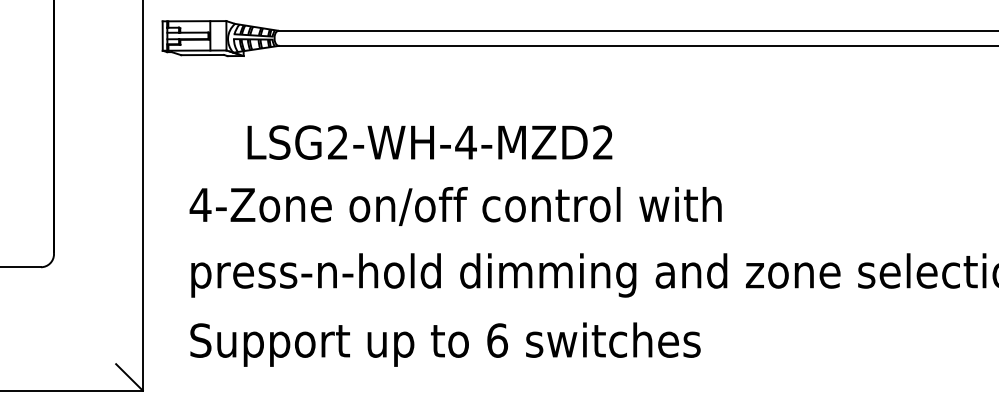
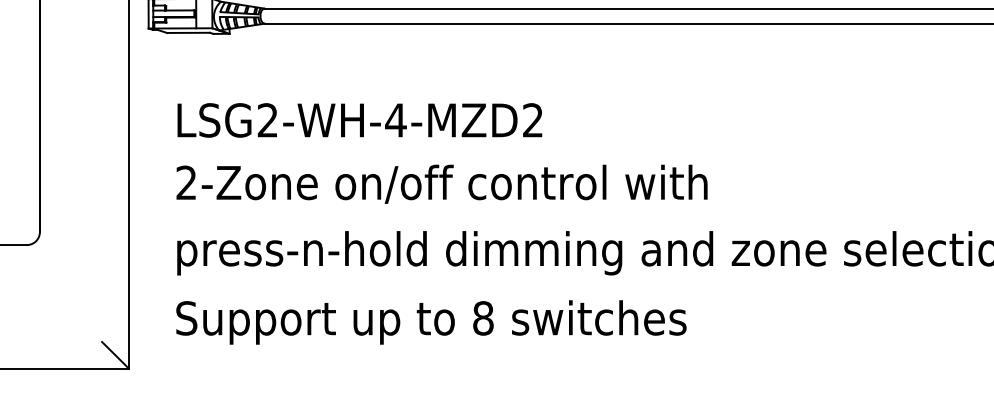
text: (429, 142) -> (359, 120), moved
text: (200, 204) -> (186, 182), 4-Zone -> 2-Zone
text: (497, 340) -> (483, 318), 6 -> 8

